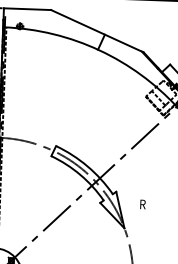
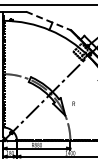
line: (96, 32) -> (48, 21), solid -> dashed

